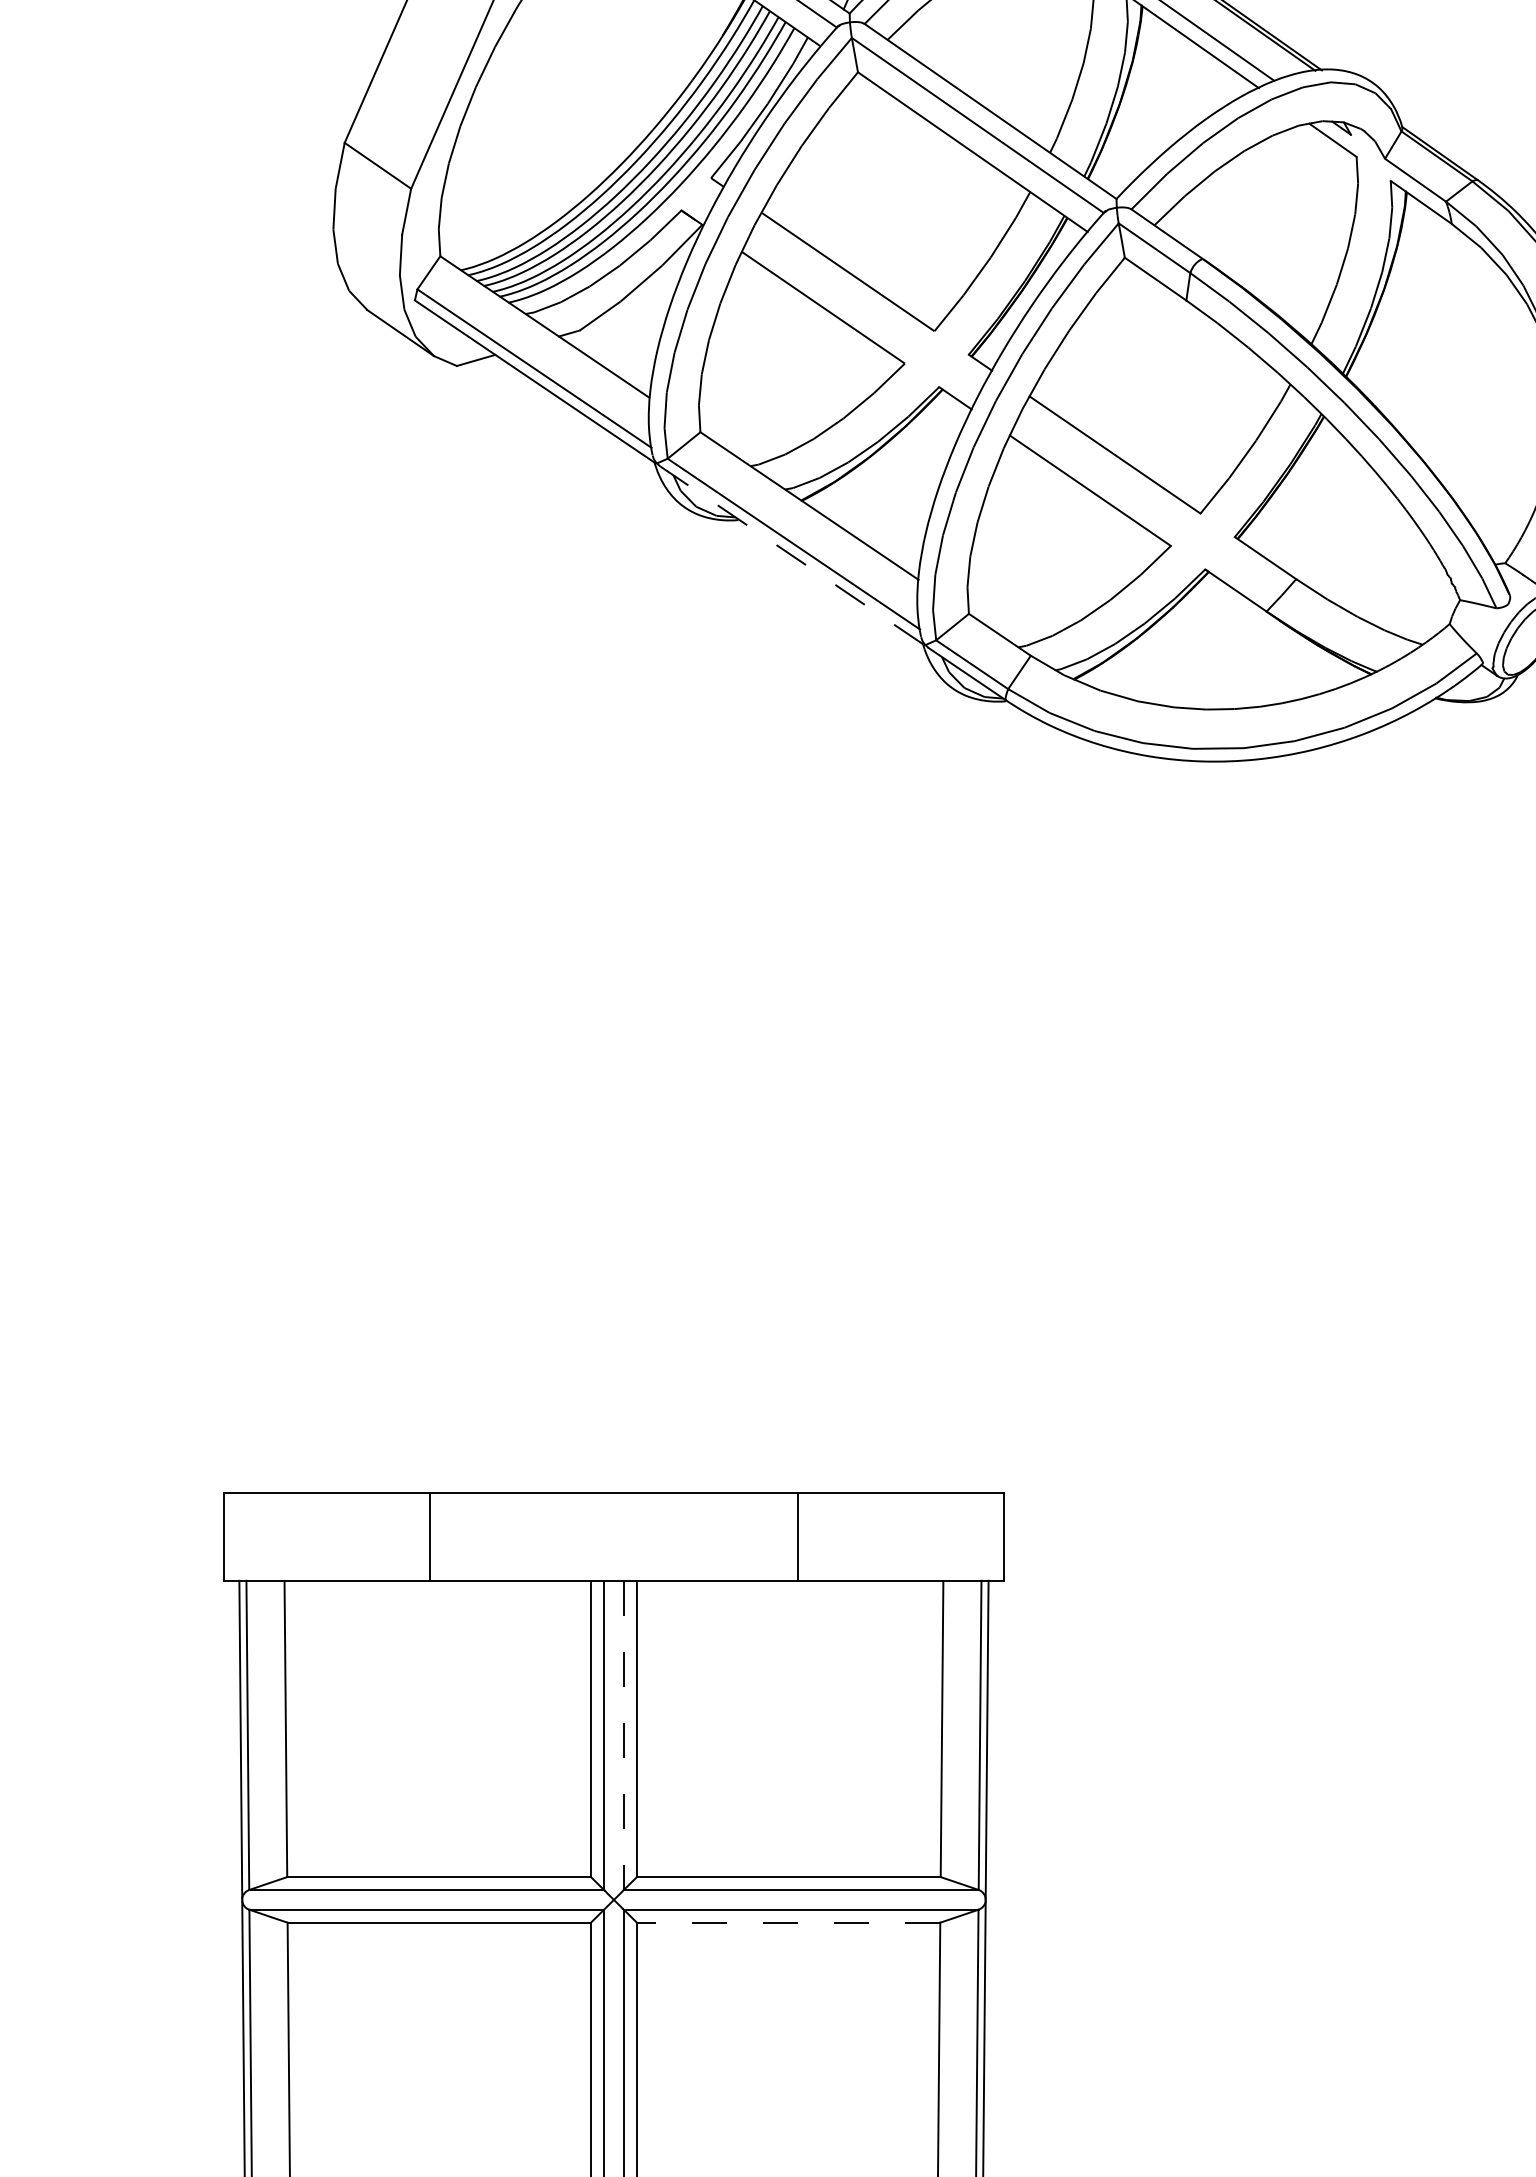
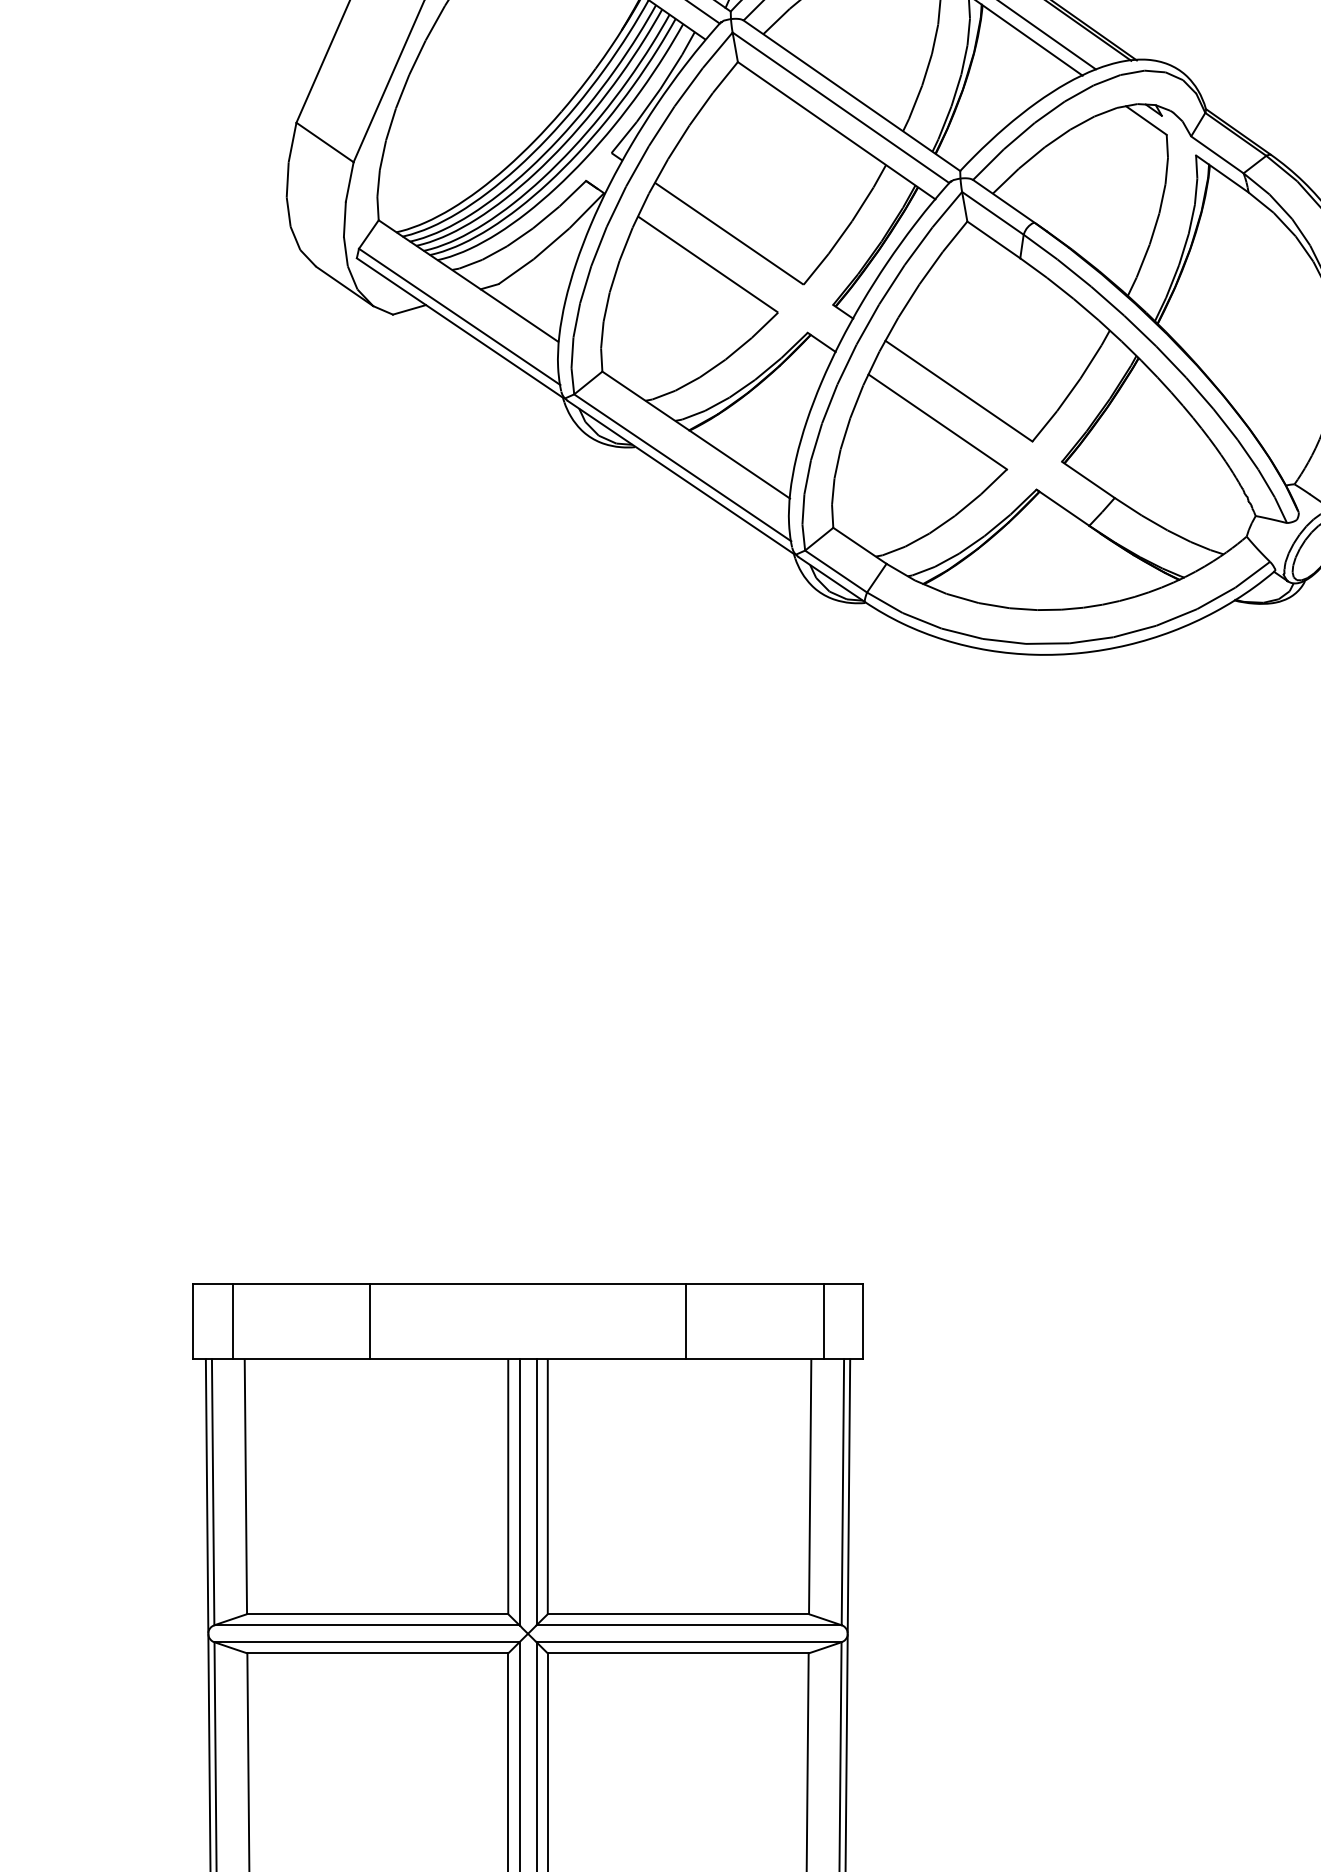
line: (791, 555) -> (680, 477), dashed -> solid
line: (270, 1536) -> (232, 1321), added
line: (957, 1536) -> (823, 1321), added
line: (623, 1735) -> (536, 1492), dashed -> solid
line: (788, 1922) -> (678, 1653), dashed -> solid

